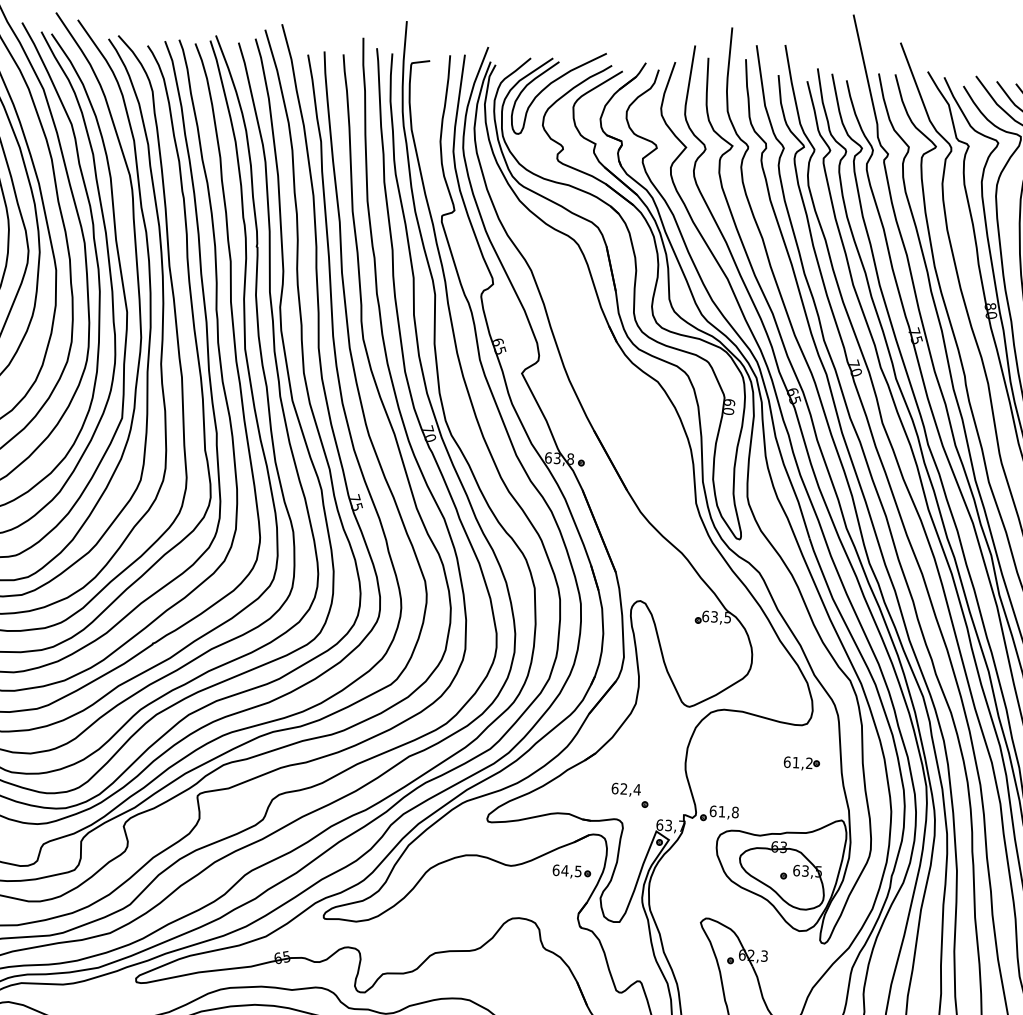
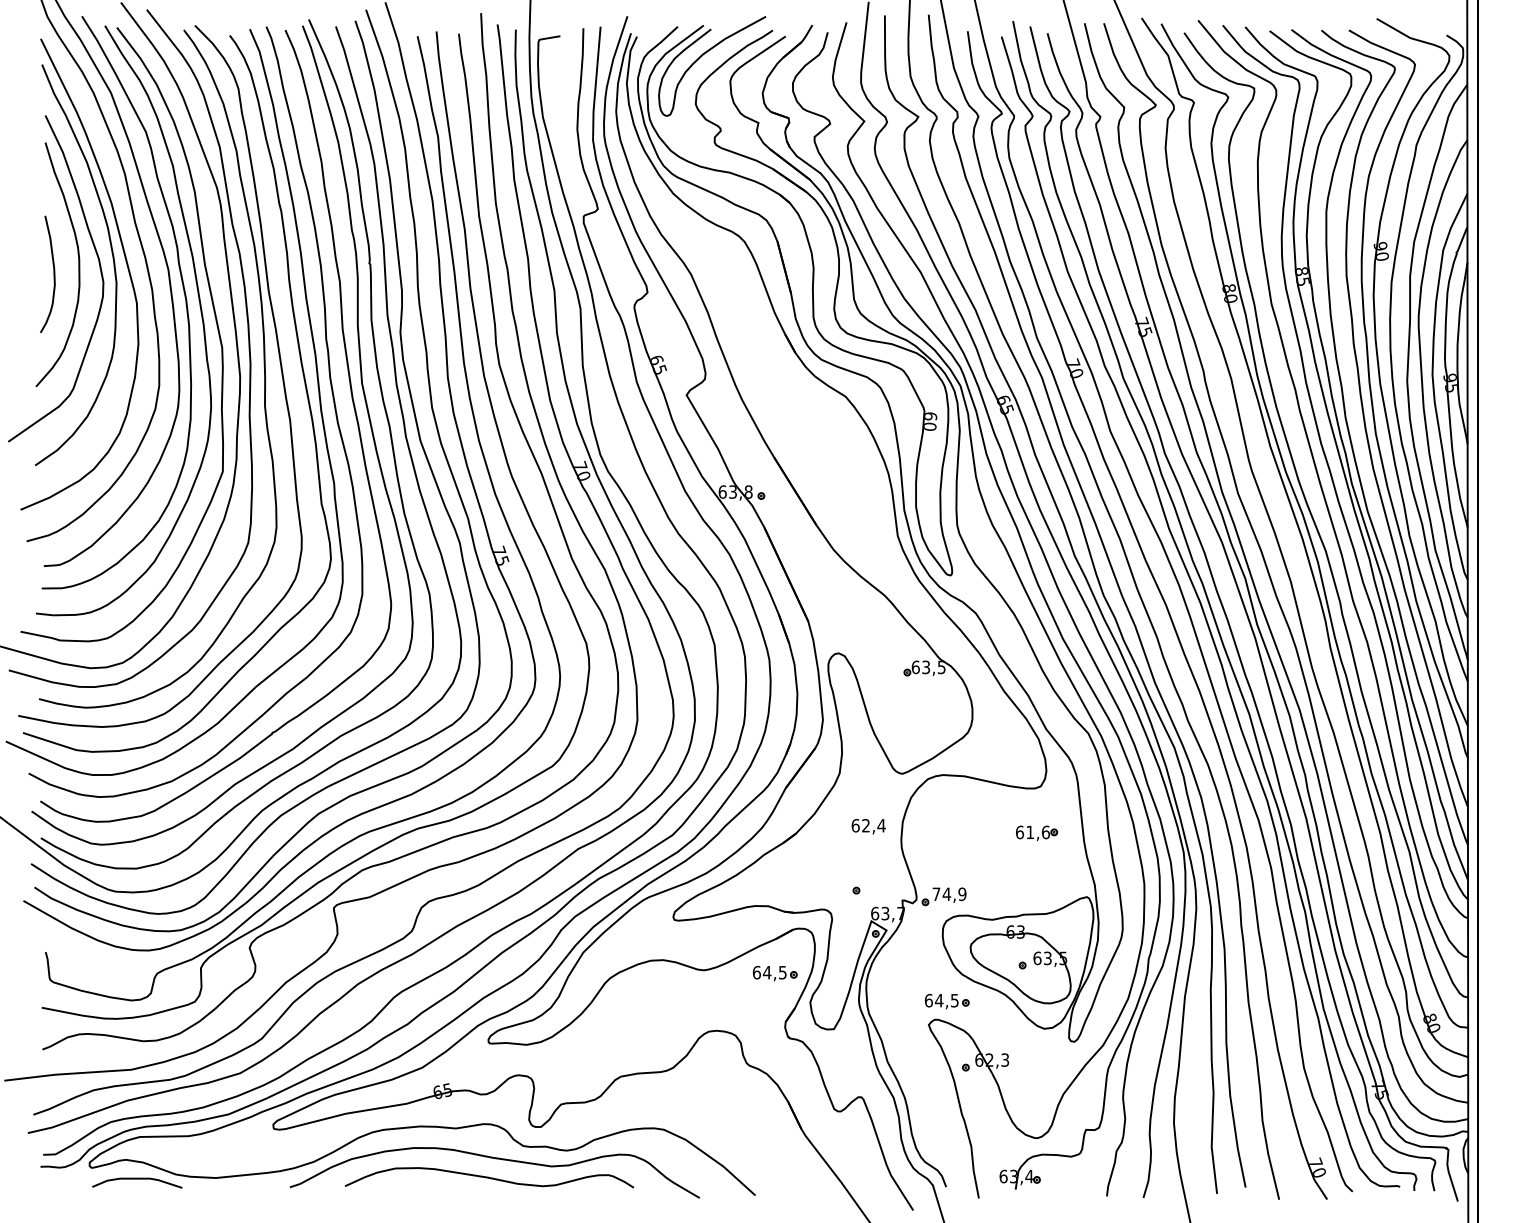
text: (809, 763) -> (1045, 832), 61,2 -> 61,6
text: (626, 789) -> (868, 826), moved
text: (724, 812) -> (949, 894), 61,8 -> 74,9
part: (717, 903) -> (947, 1001), added

